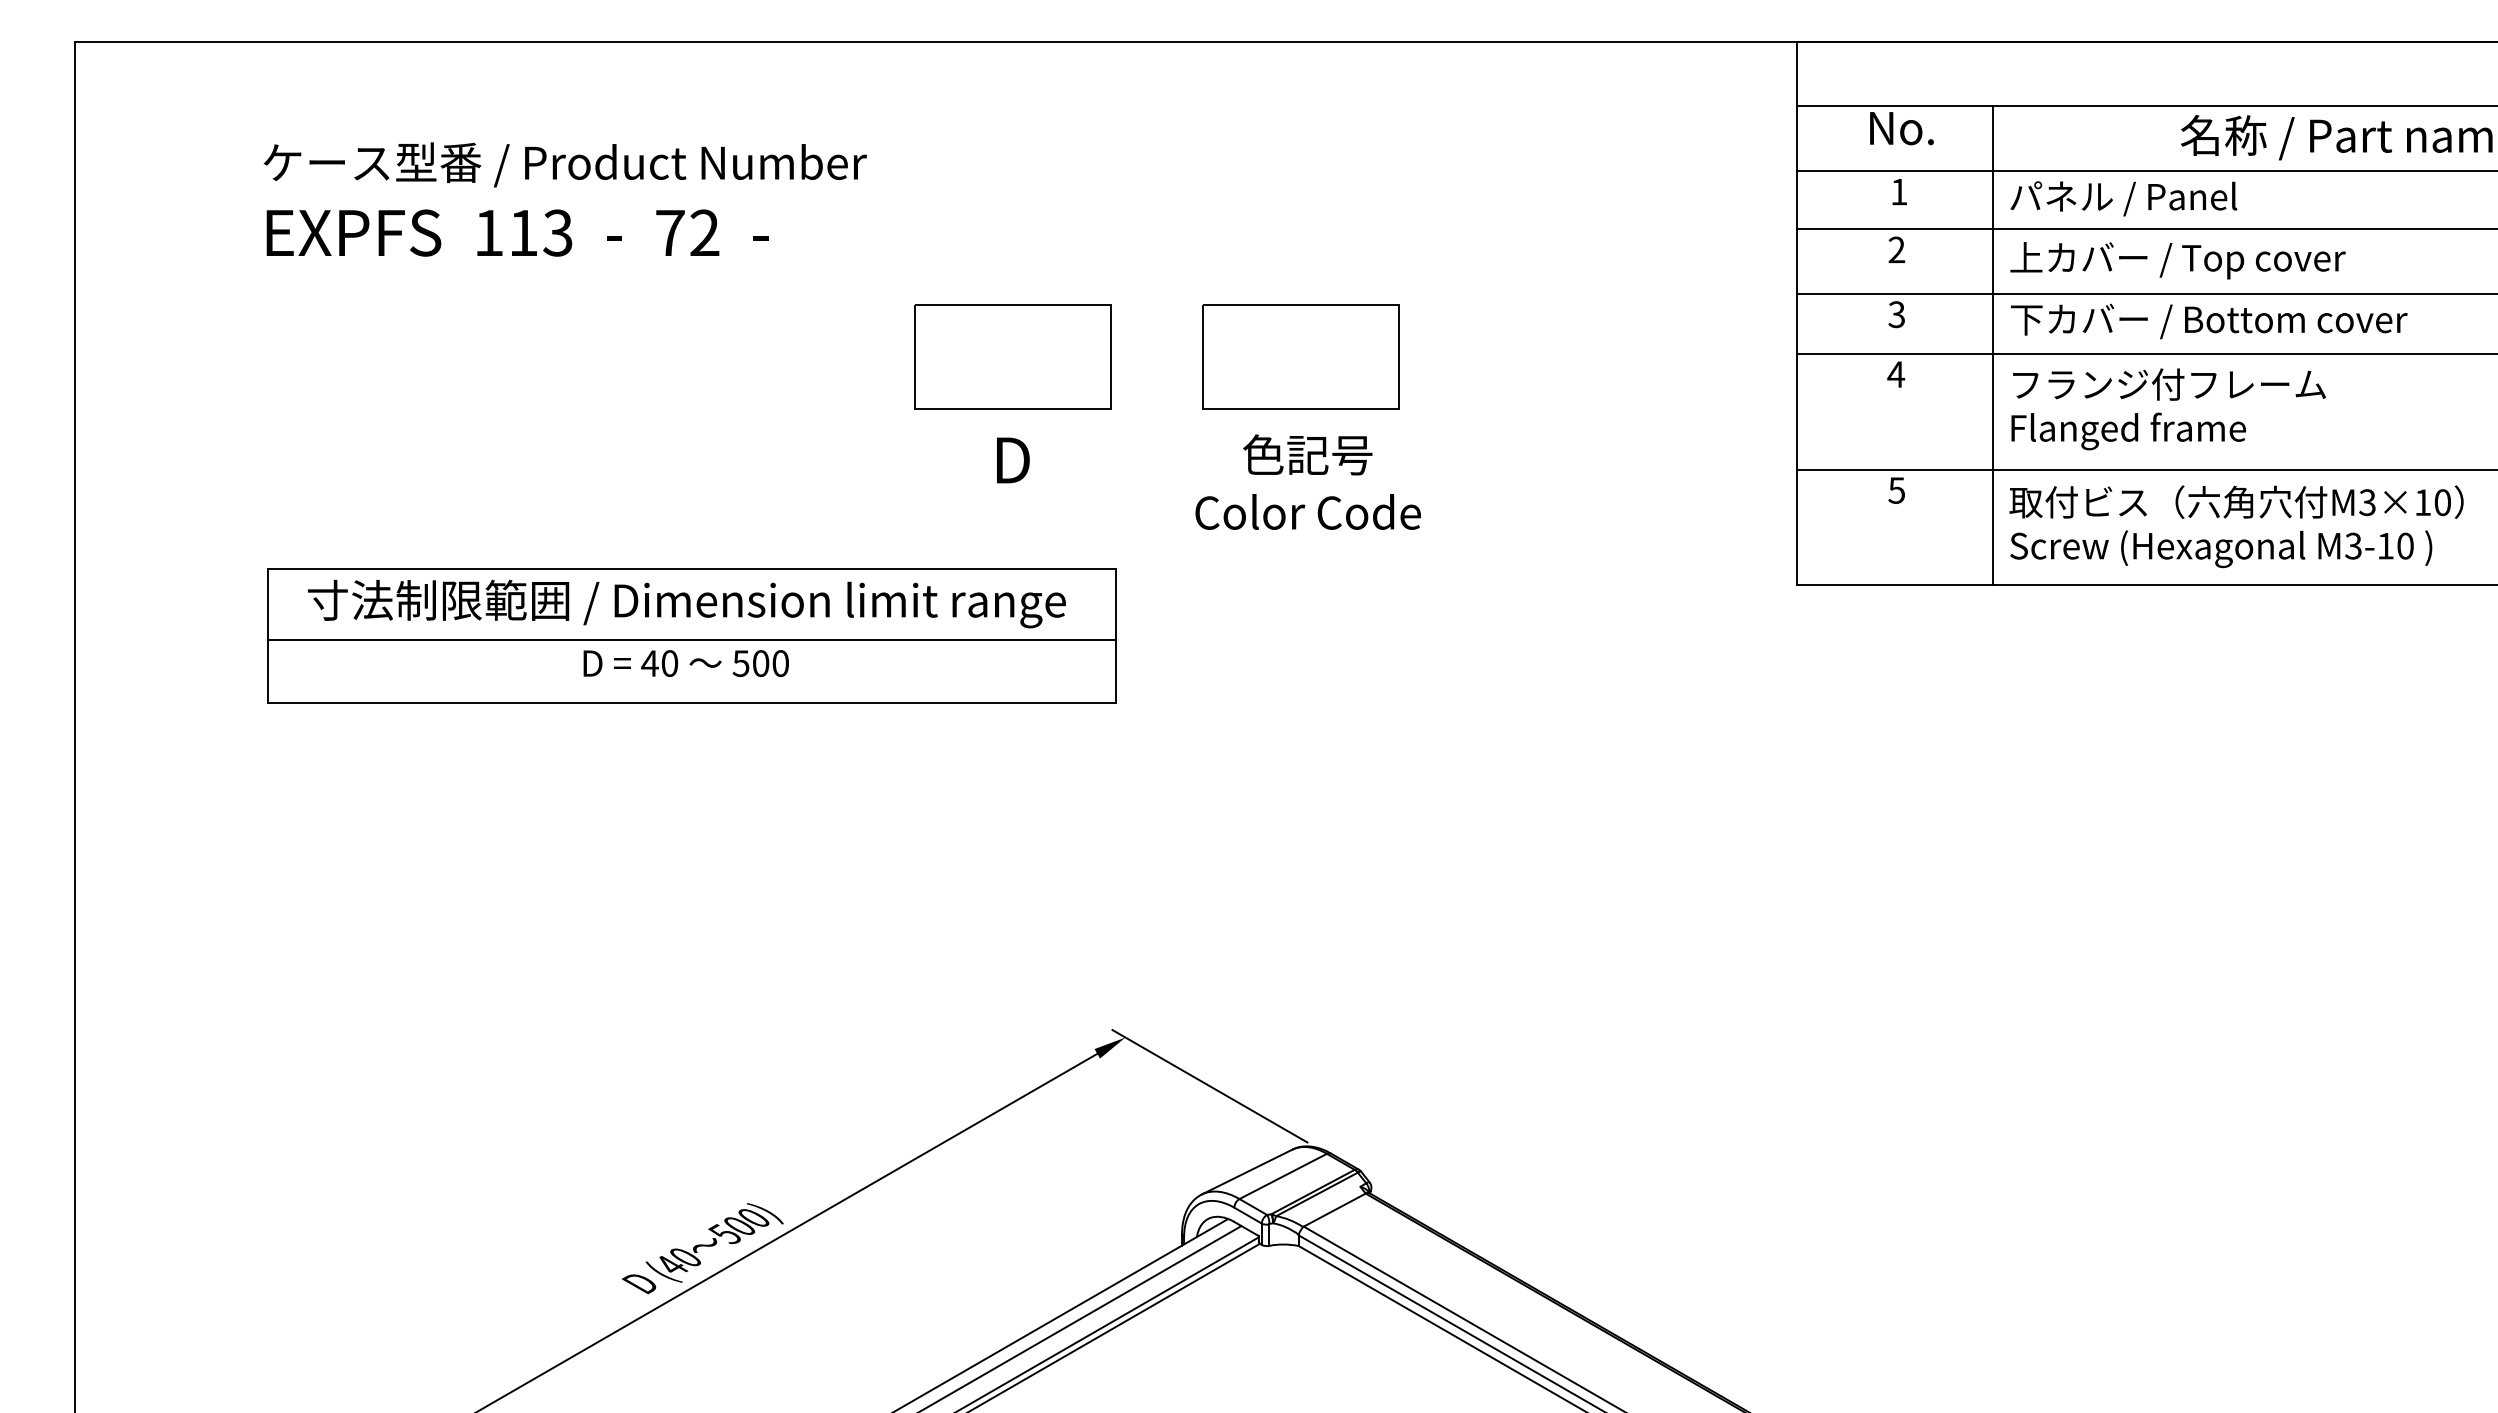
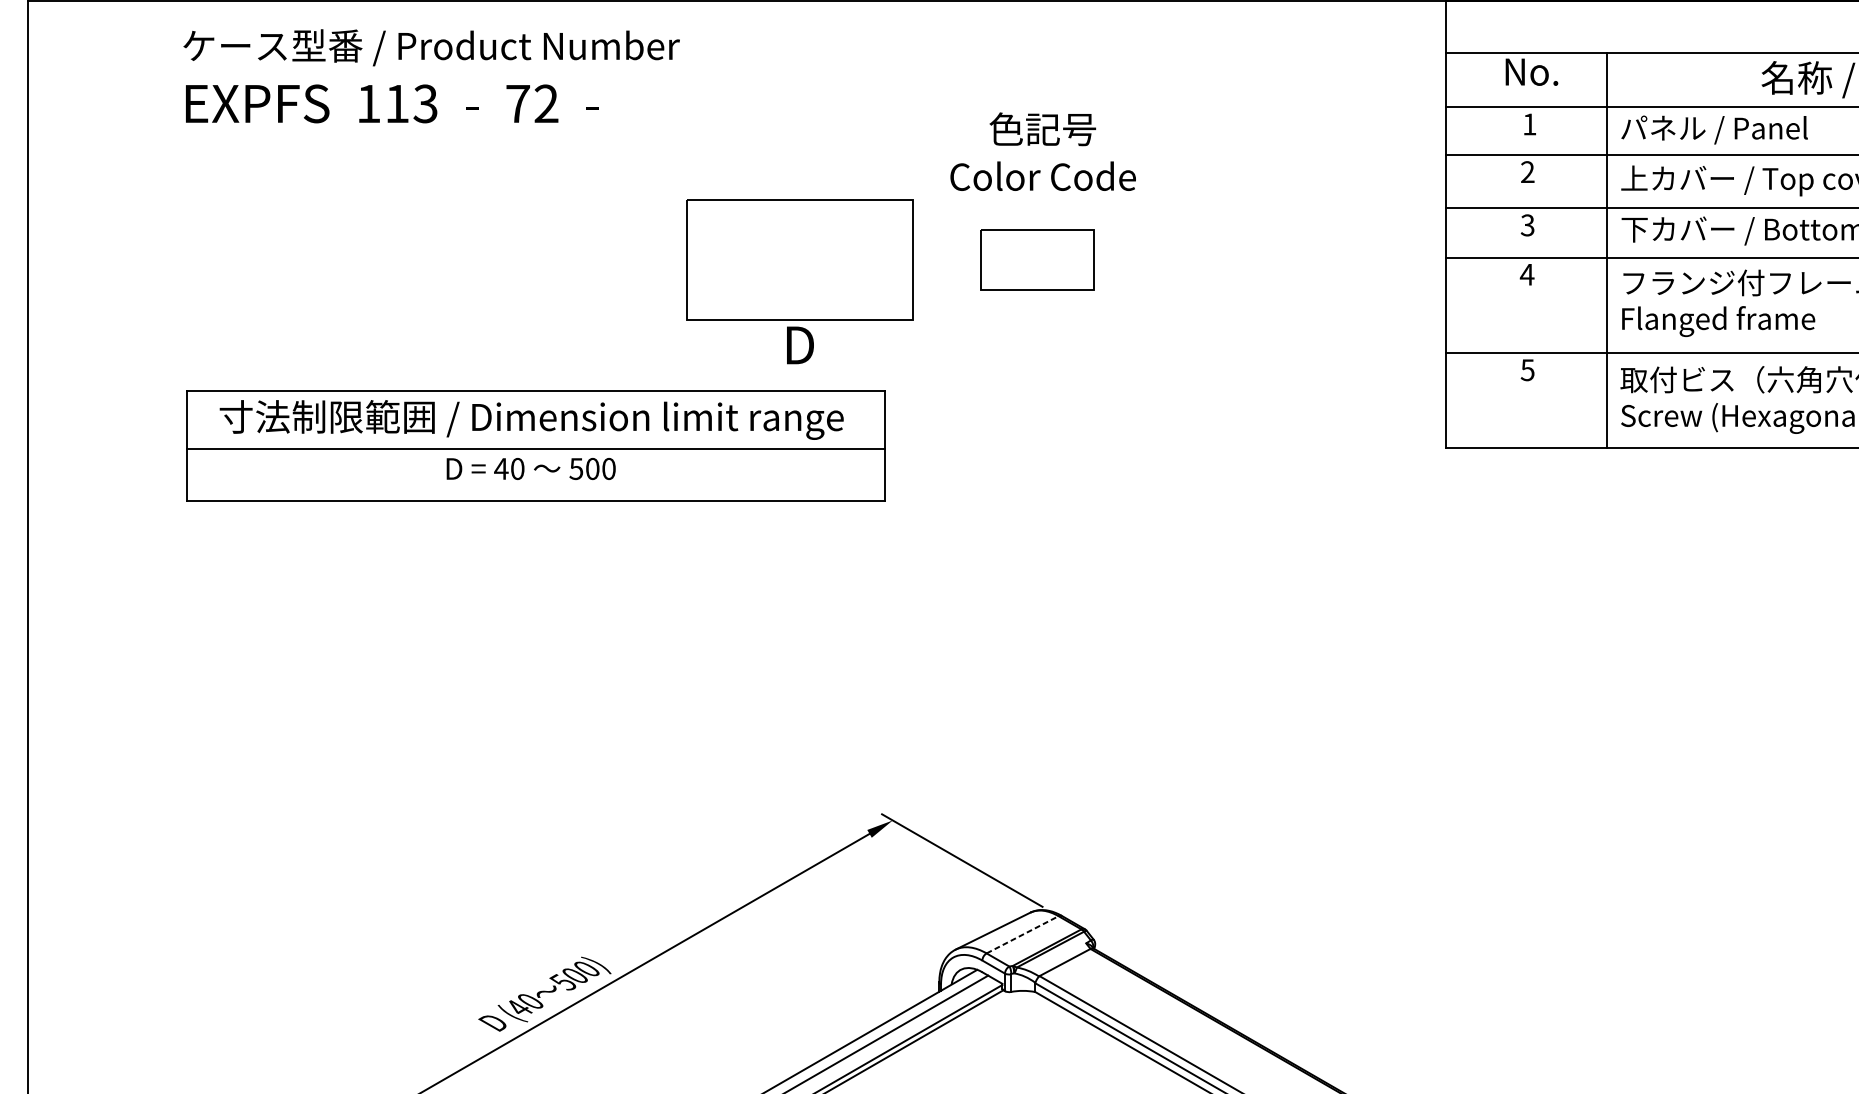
text: (564, 199) -> (430, 76), moved
part: (1012, 356) -> (799, 259), size x1.4
part: (1300, 356) -> (1036, 259), size x0.7
text: (1307, 481) -> (1042, 151), moved
part: (691, 635) -> (535, 445), moved
line: (1283, 1176) -> (1022, 934), solid -> dashed

